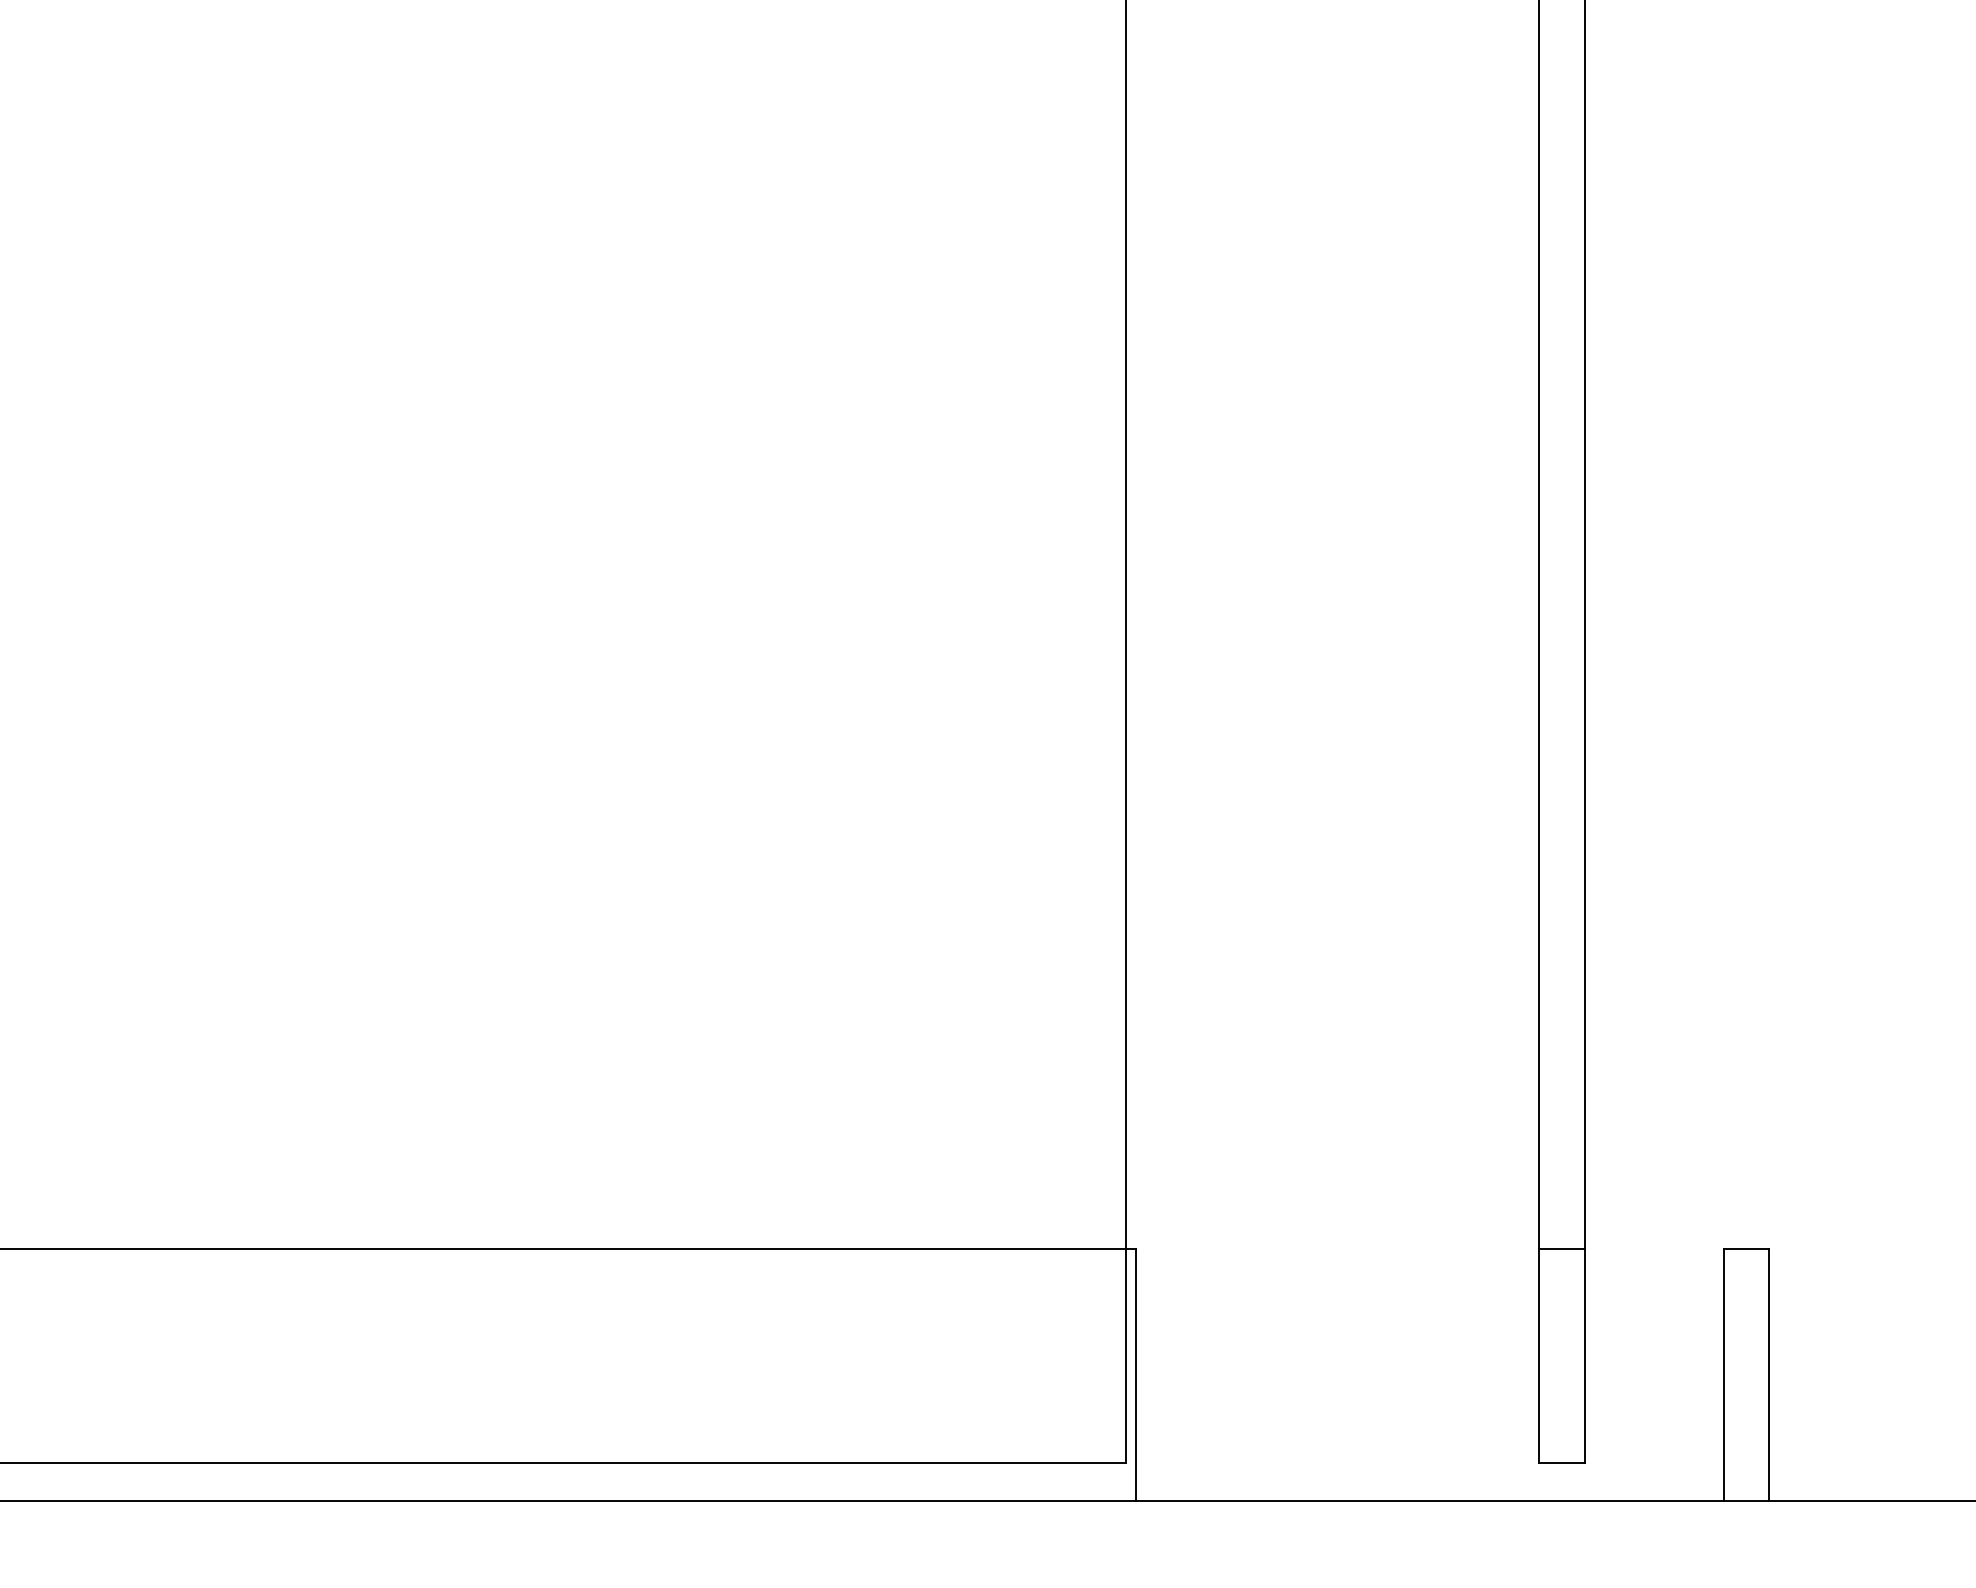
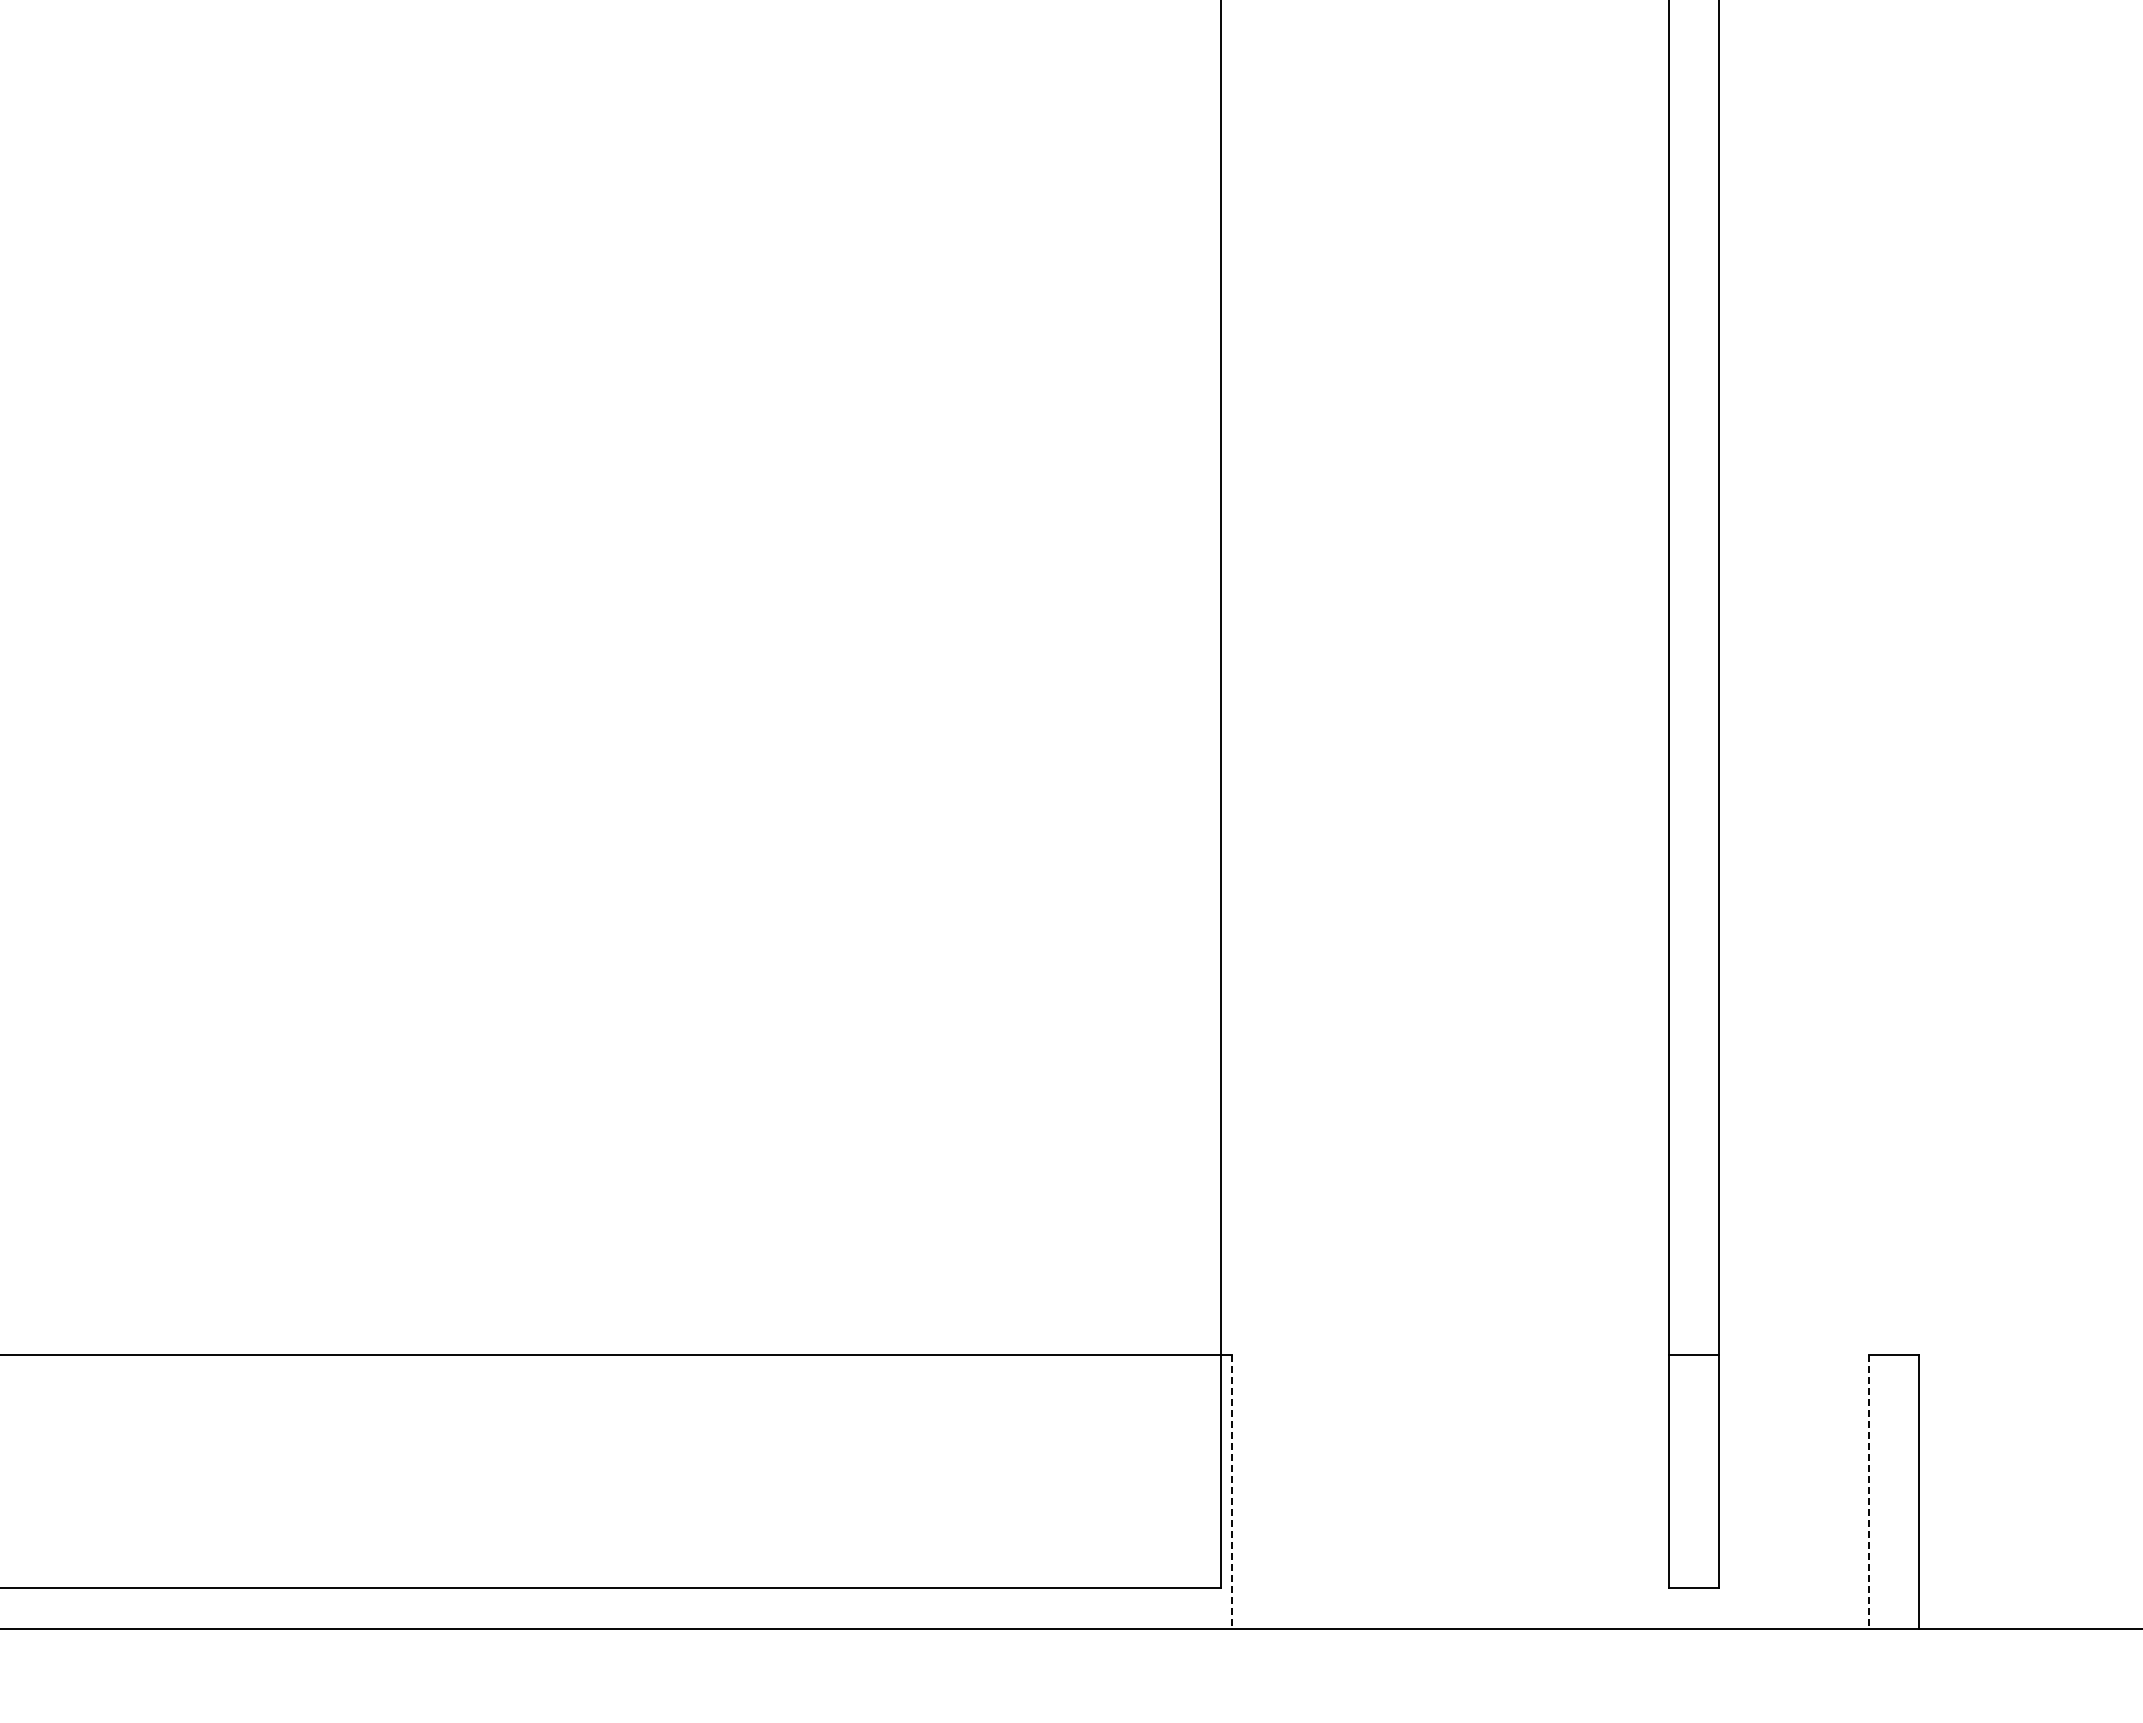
line: (1135, 1374) -> (1231, 1491), solid -> dashed
line: (1723, 1374) -> (1869, 1491), solid -> dashed

